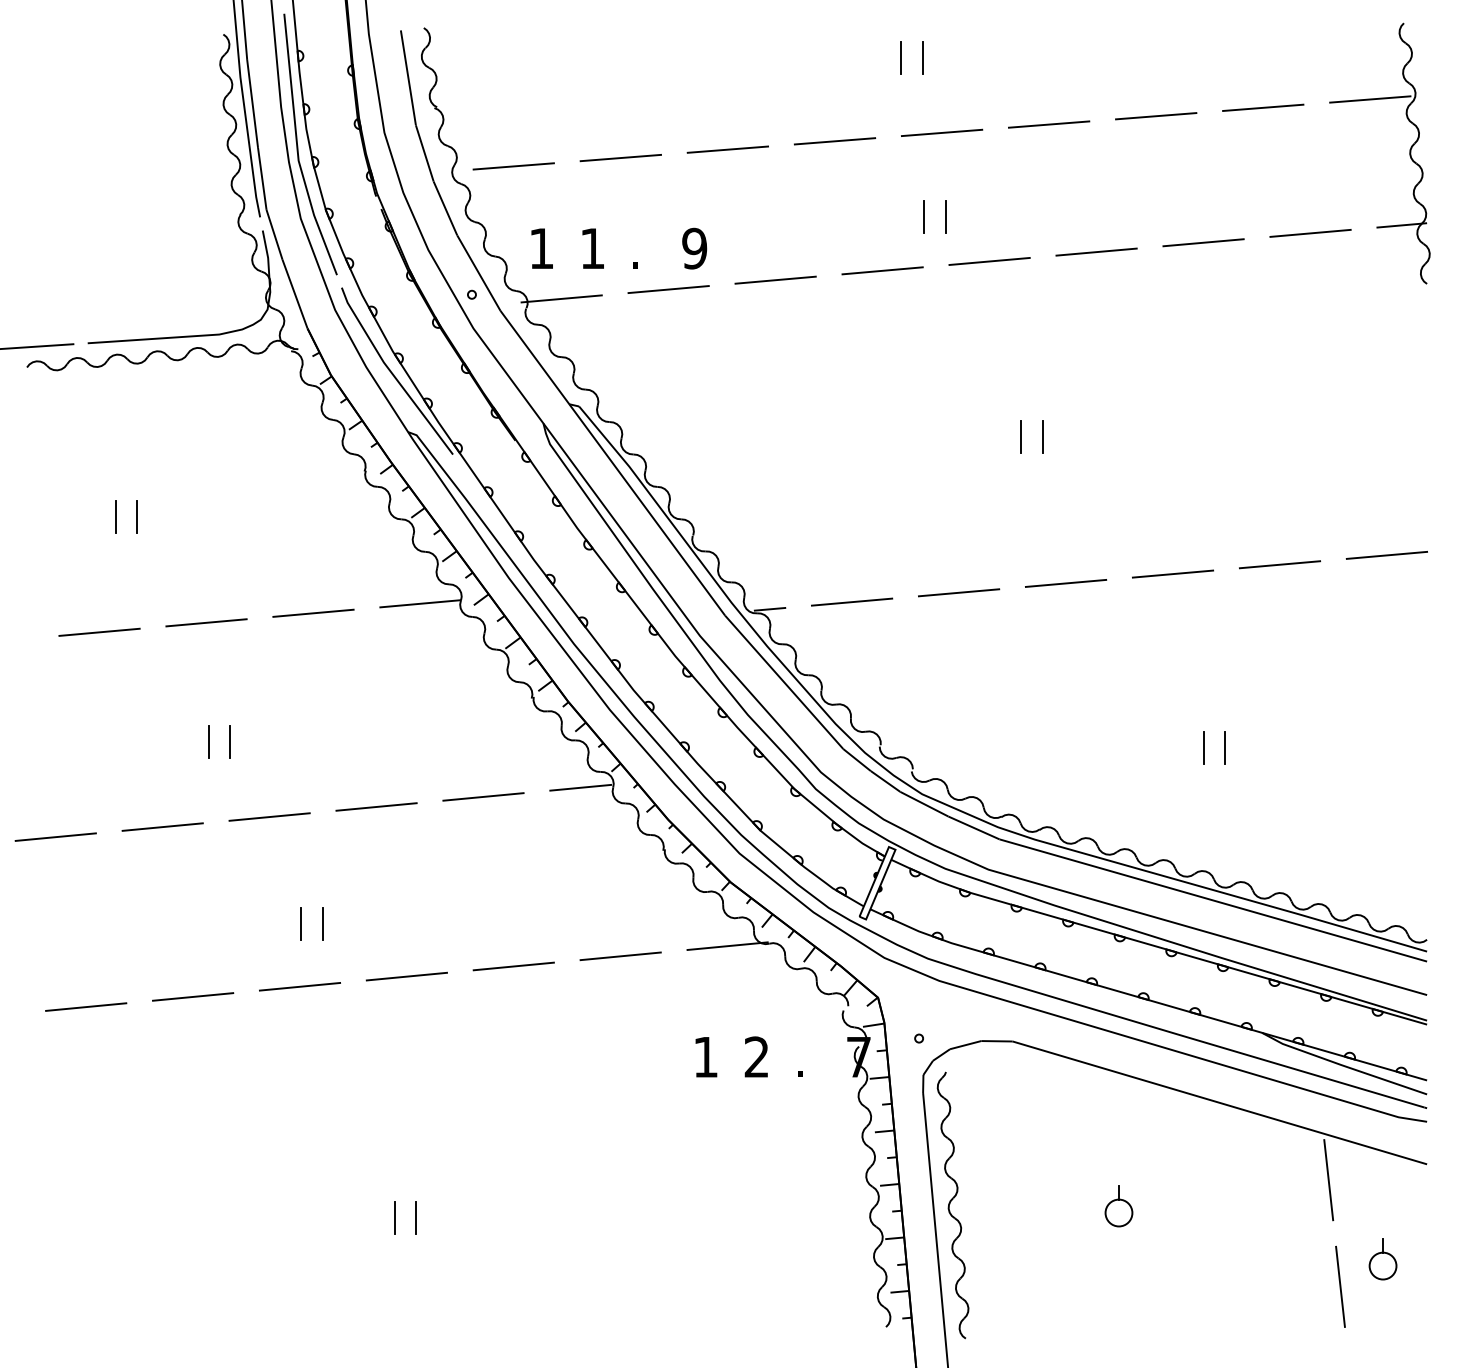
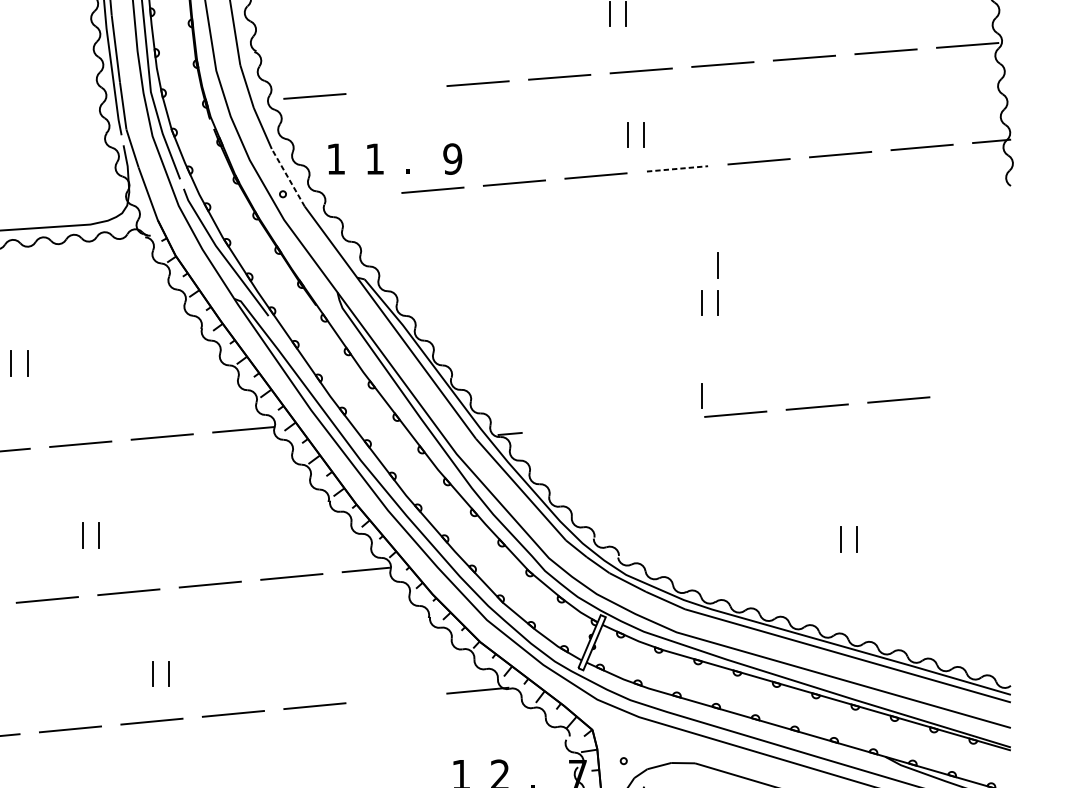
line: (620, 158) -> (396, 90), removed
line: (990, 261) -> (678, 168), solid -> dashed
line: (478, 273) -> (287, 178), solid -> dashed
line: (561, 298) -> (351, 197), removed
line: (1042, 387) -> (717, 264), added
line: (1386, 554) -> (979, 392), removed
line: (1020, 558) -> (701, 395), added
line: (959, 592) -> (654, 421), removed
line: (851, 601) -> (572, 428), removed
line: (620, 956) -> (396, 698), removed

